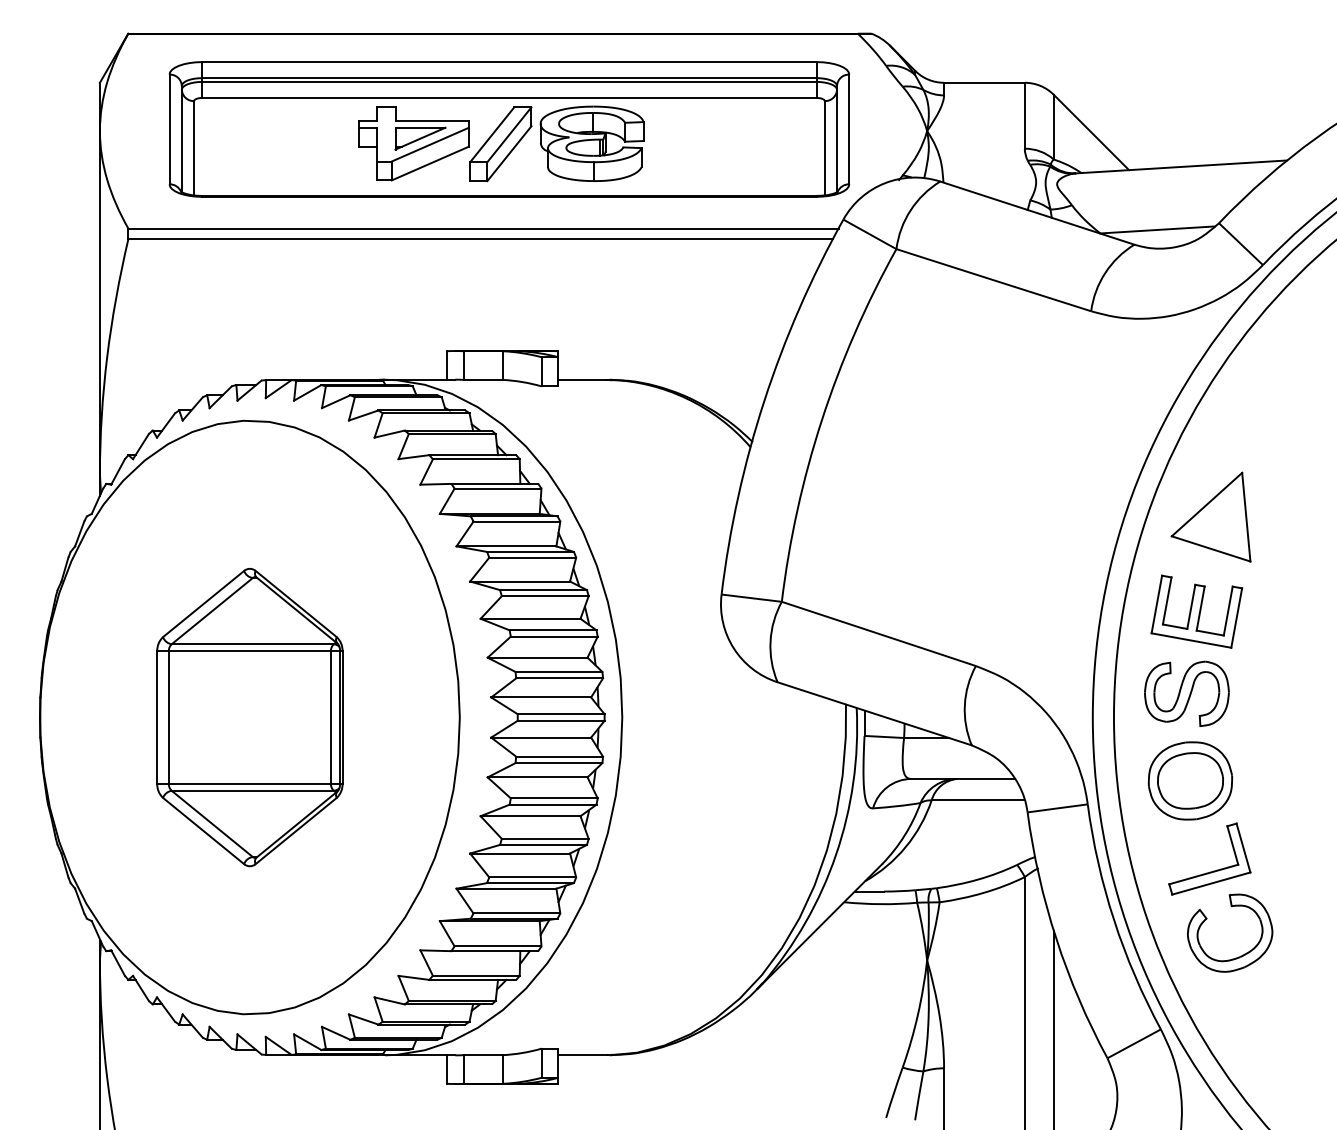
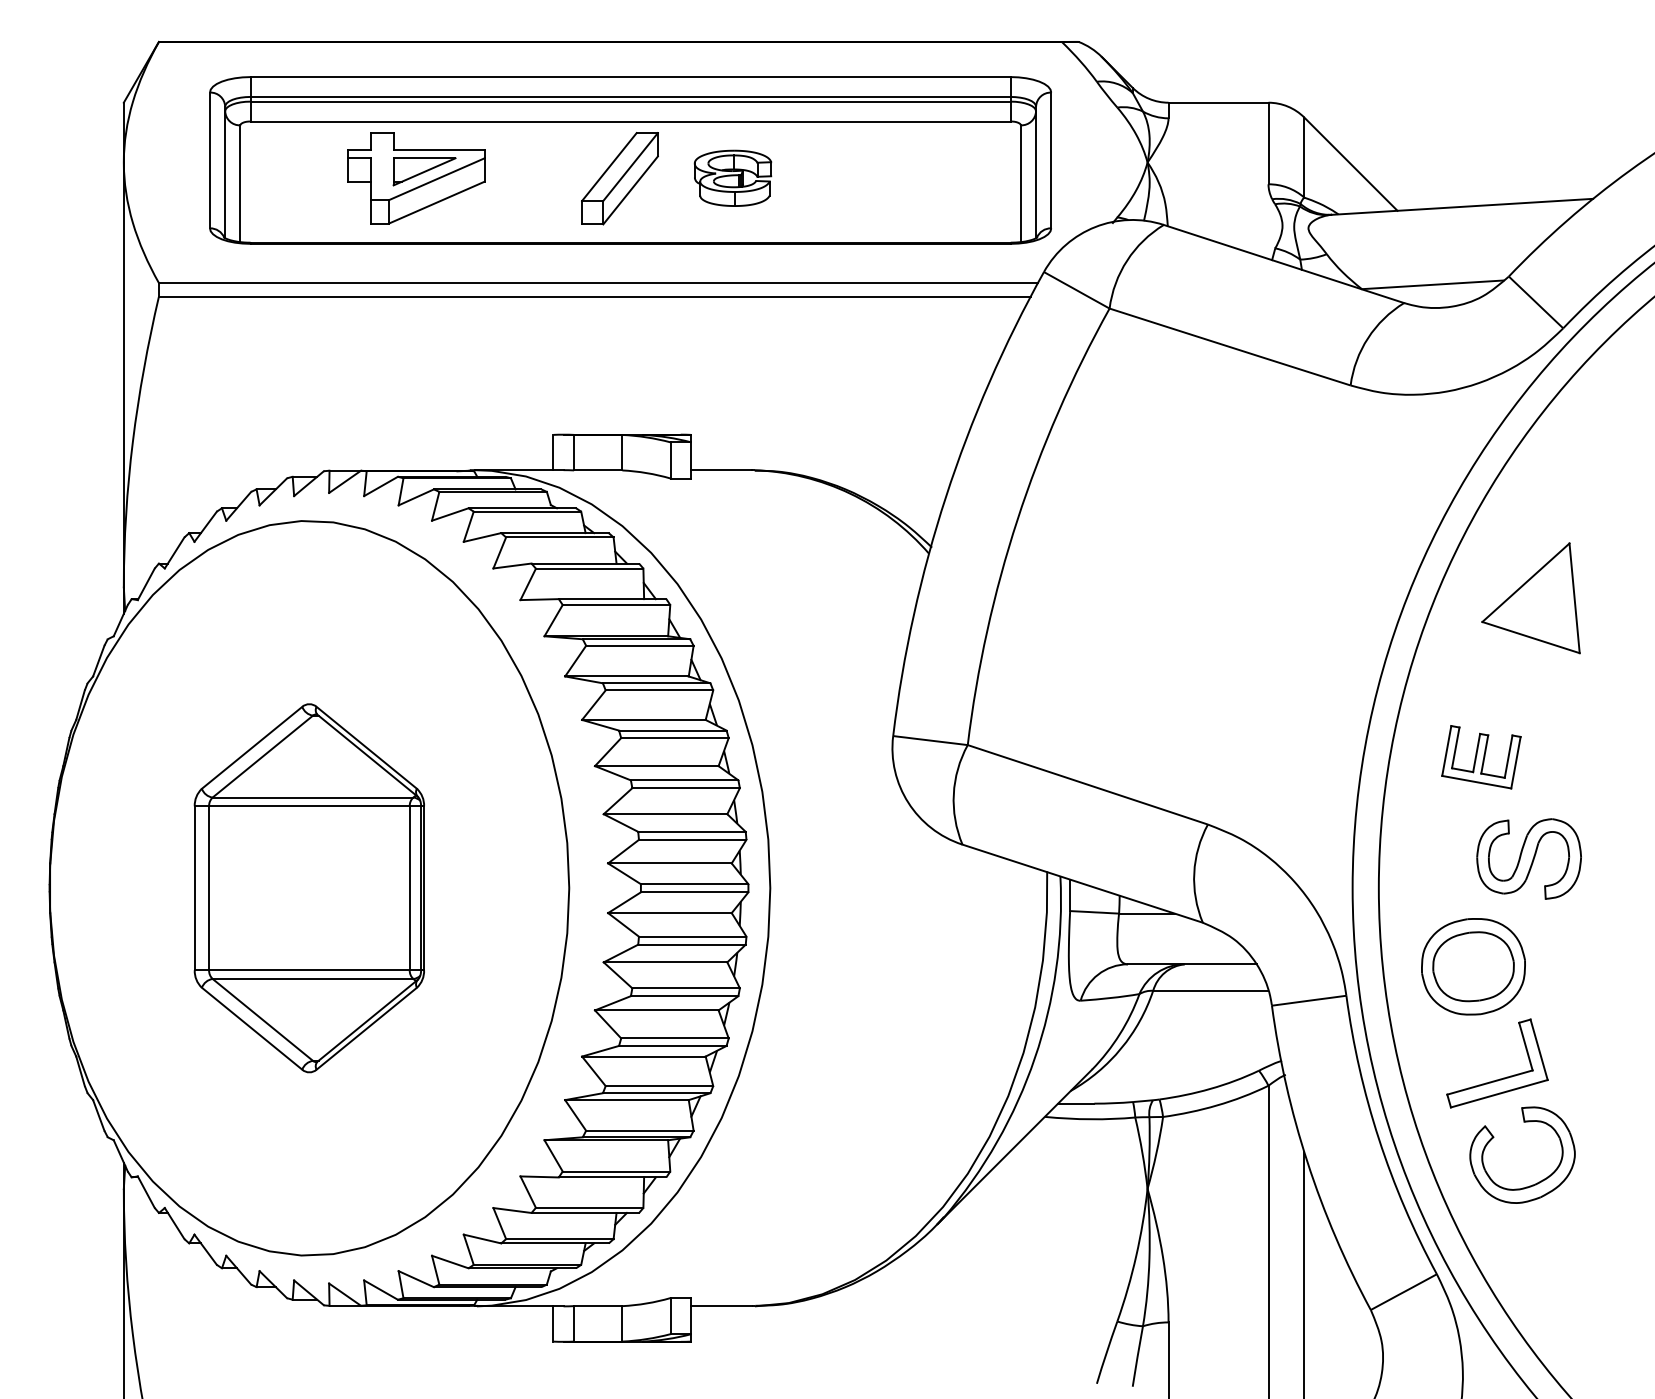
part: (413, 144) -> (416, 178), moved
part: (591, 144) -> (732, 178), size x0.6
part: (1210, 517) -> (1530, 598), moved
part: (1196, 611) -> (1481, 756), size x0.7
part: (1186, 693) -> (1528, 858), moved

